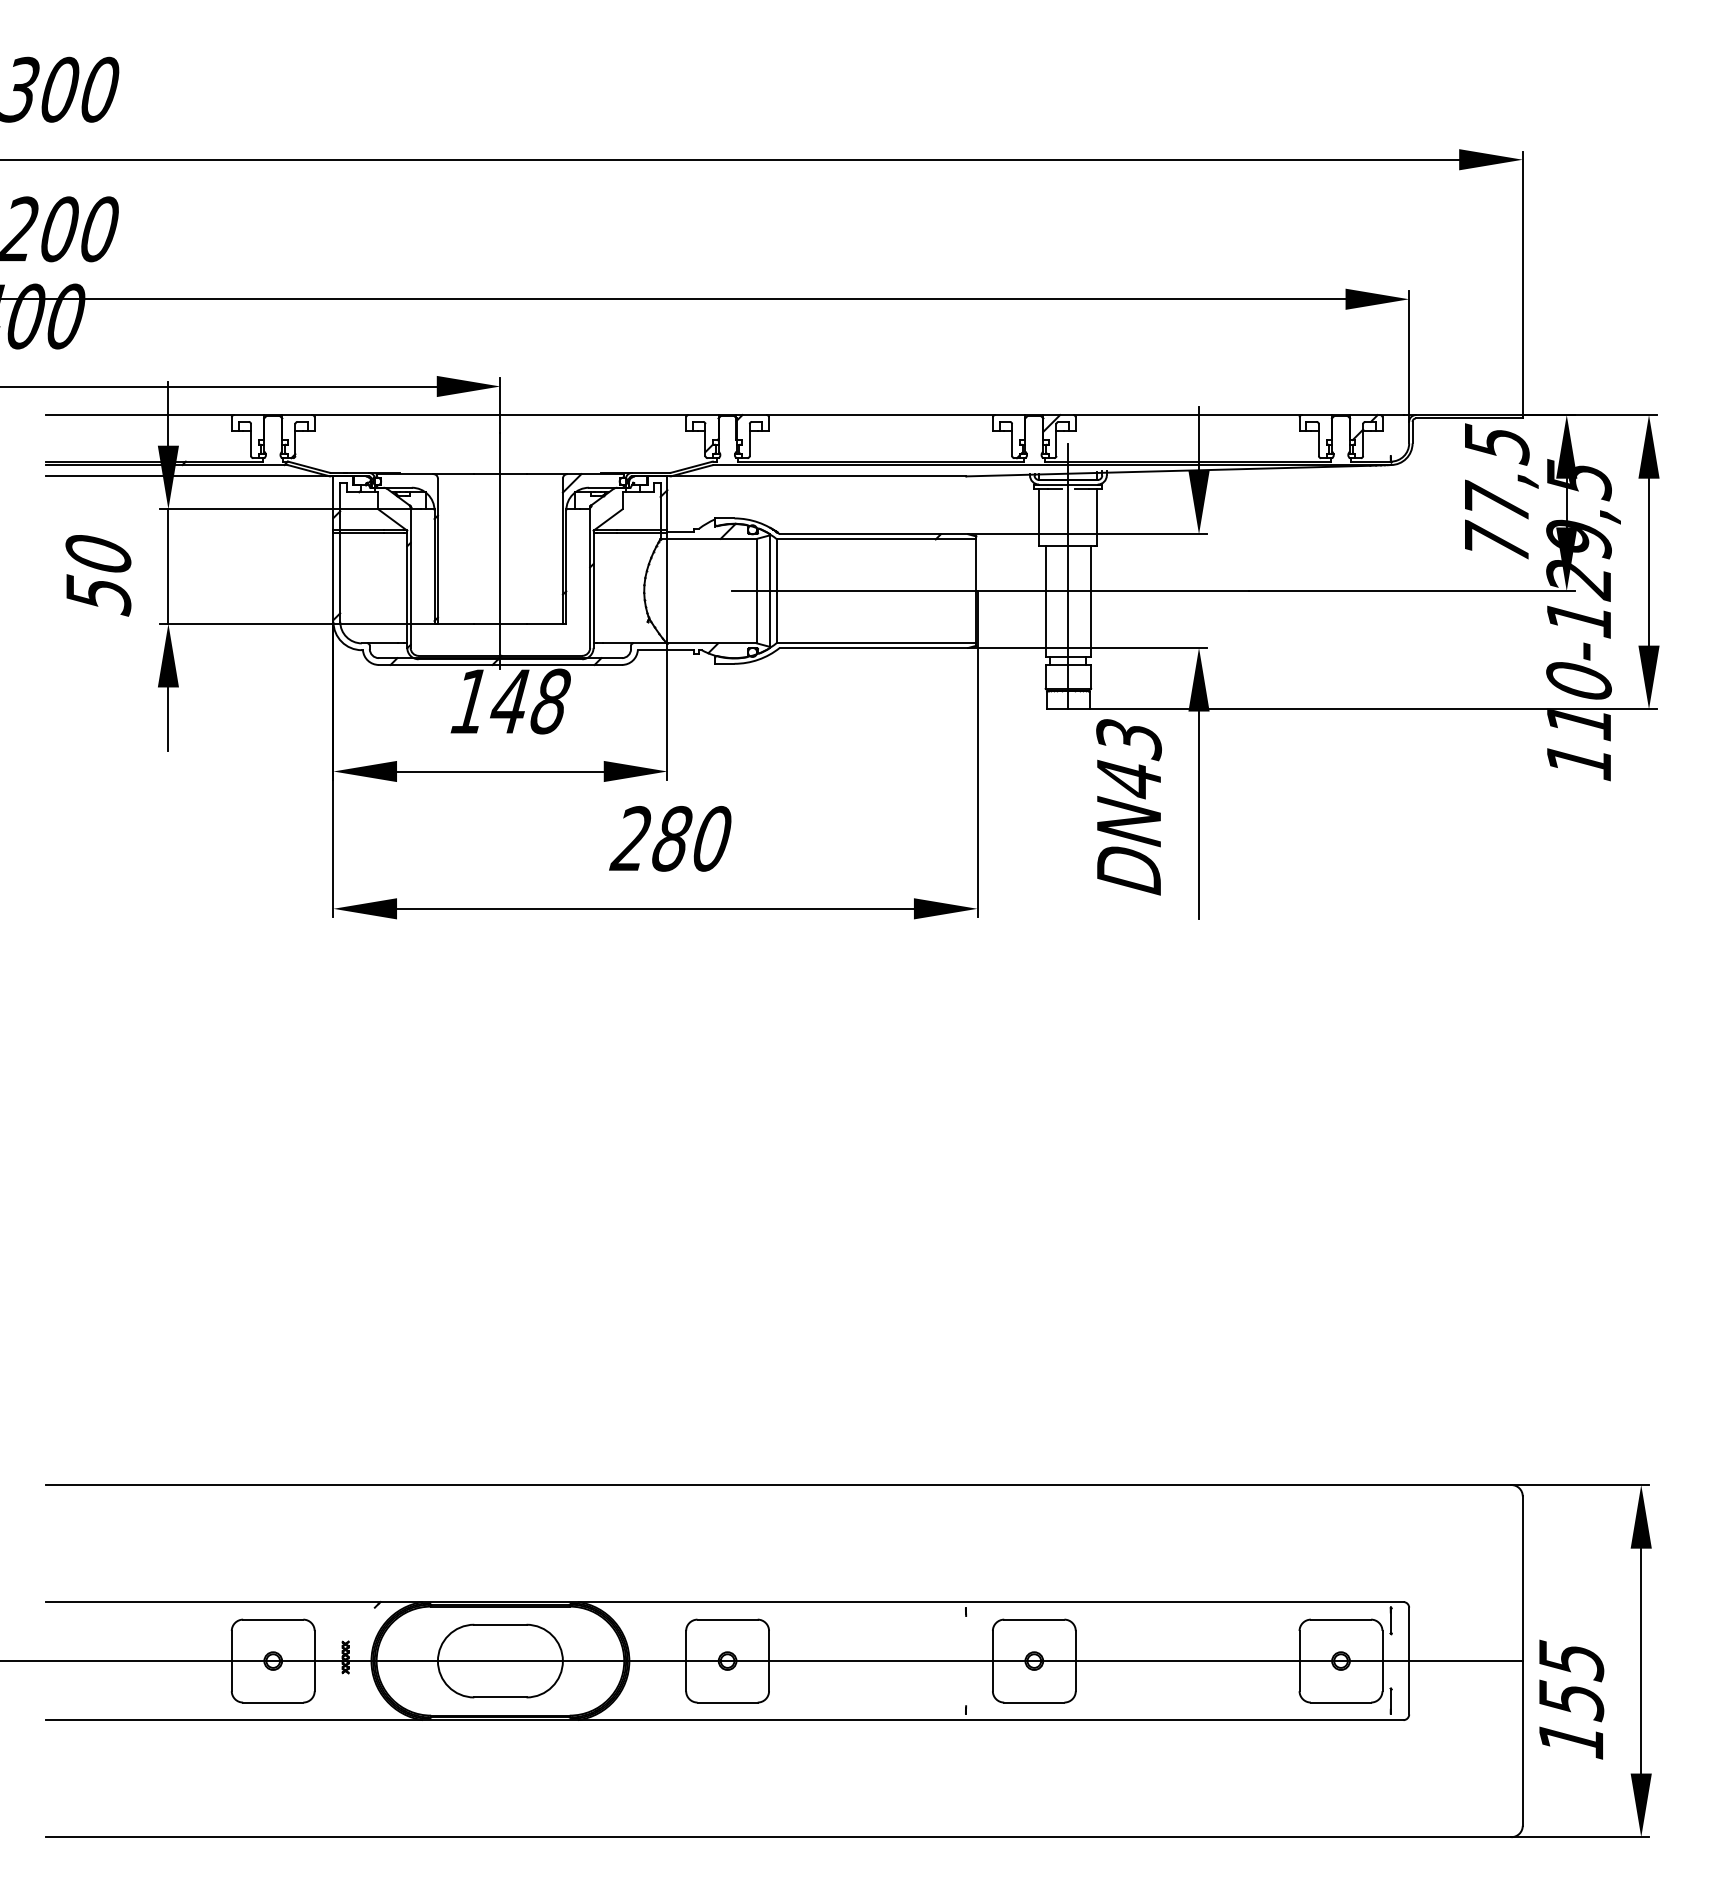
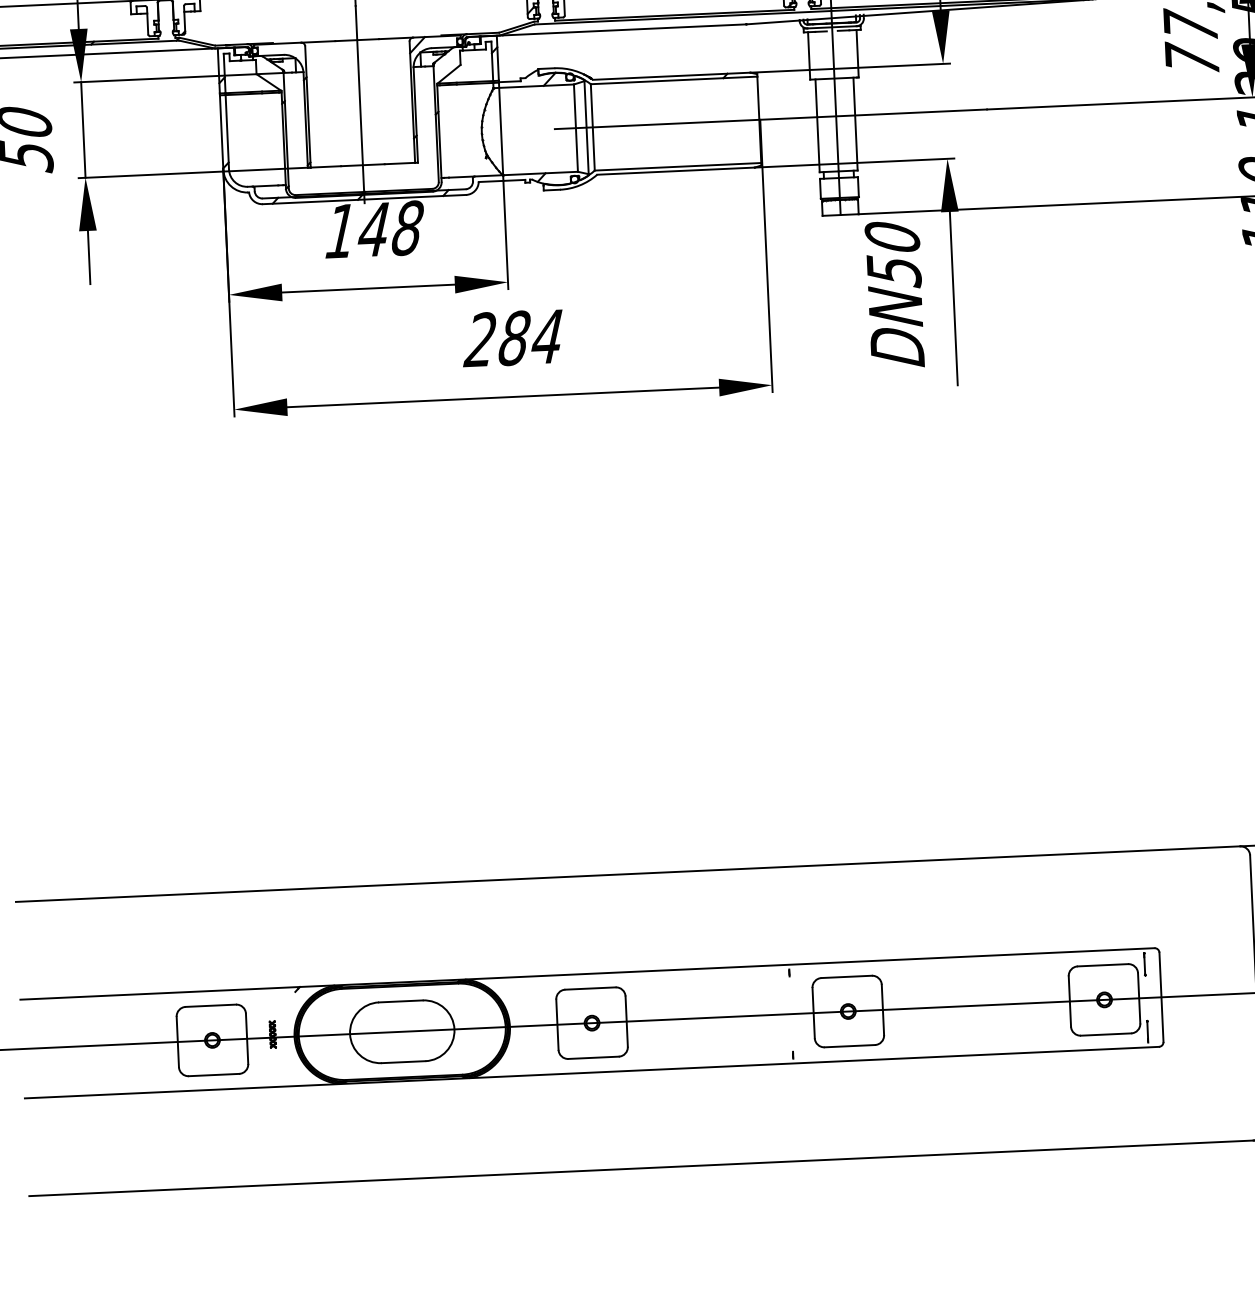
text: (1128, 760) -> (892, 255), DN43 -> DN50
text: (711, 838) -> (547, 336), 280 -> 284

